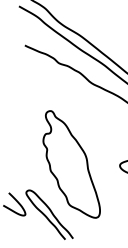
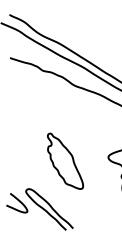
part: (72, 164) -> (65, 161), size x0.6

